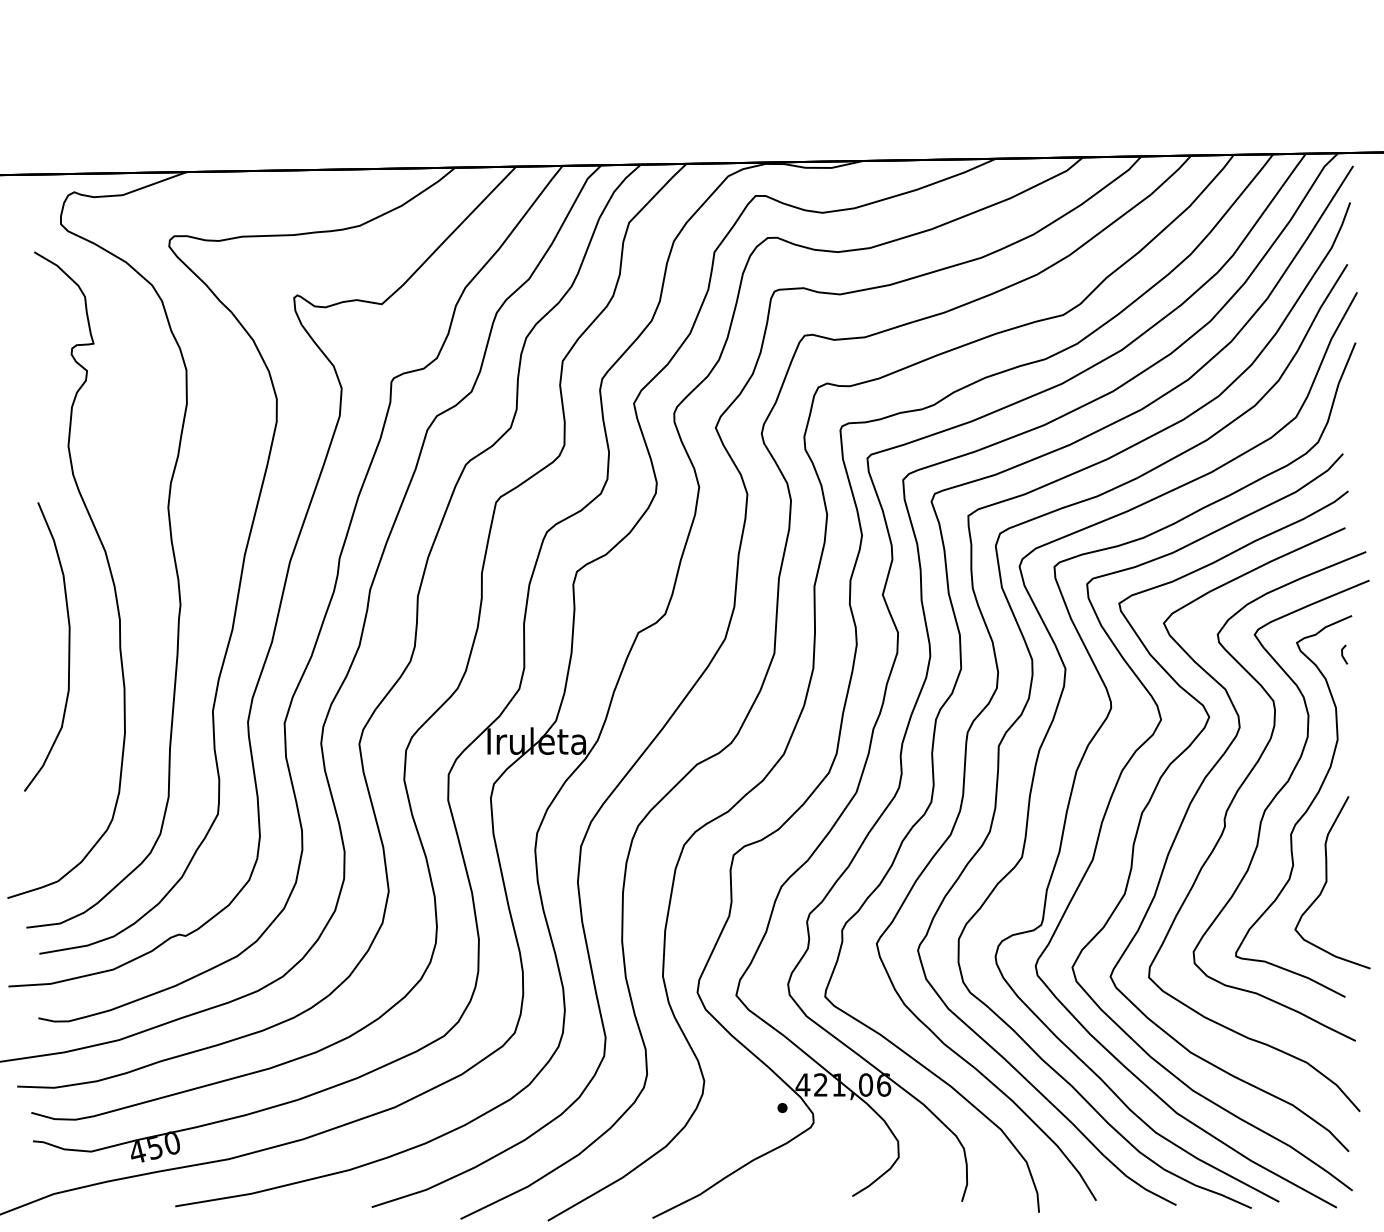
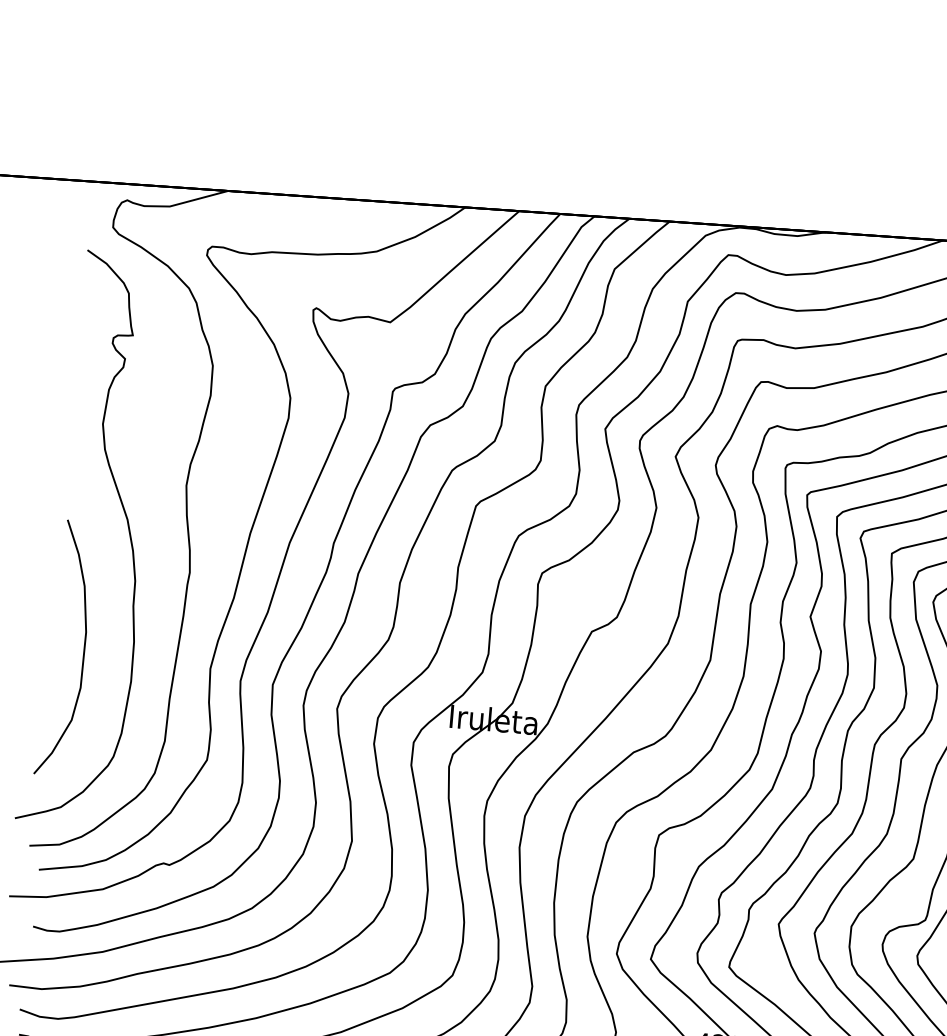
curve: (68, 646) -> (83, 649), moved

